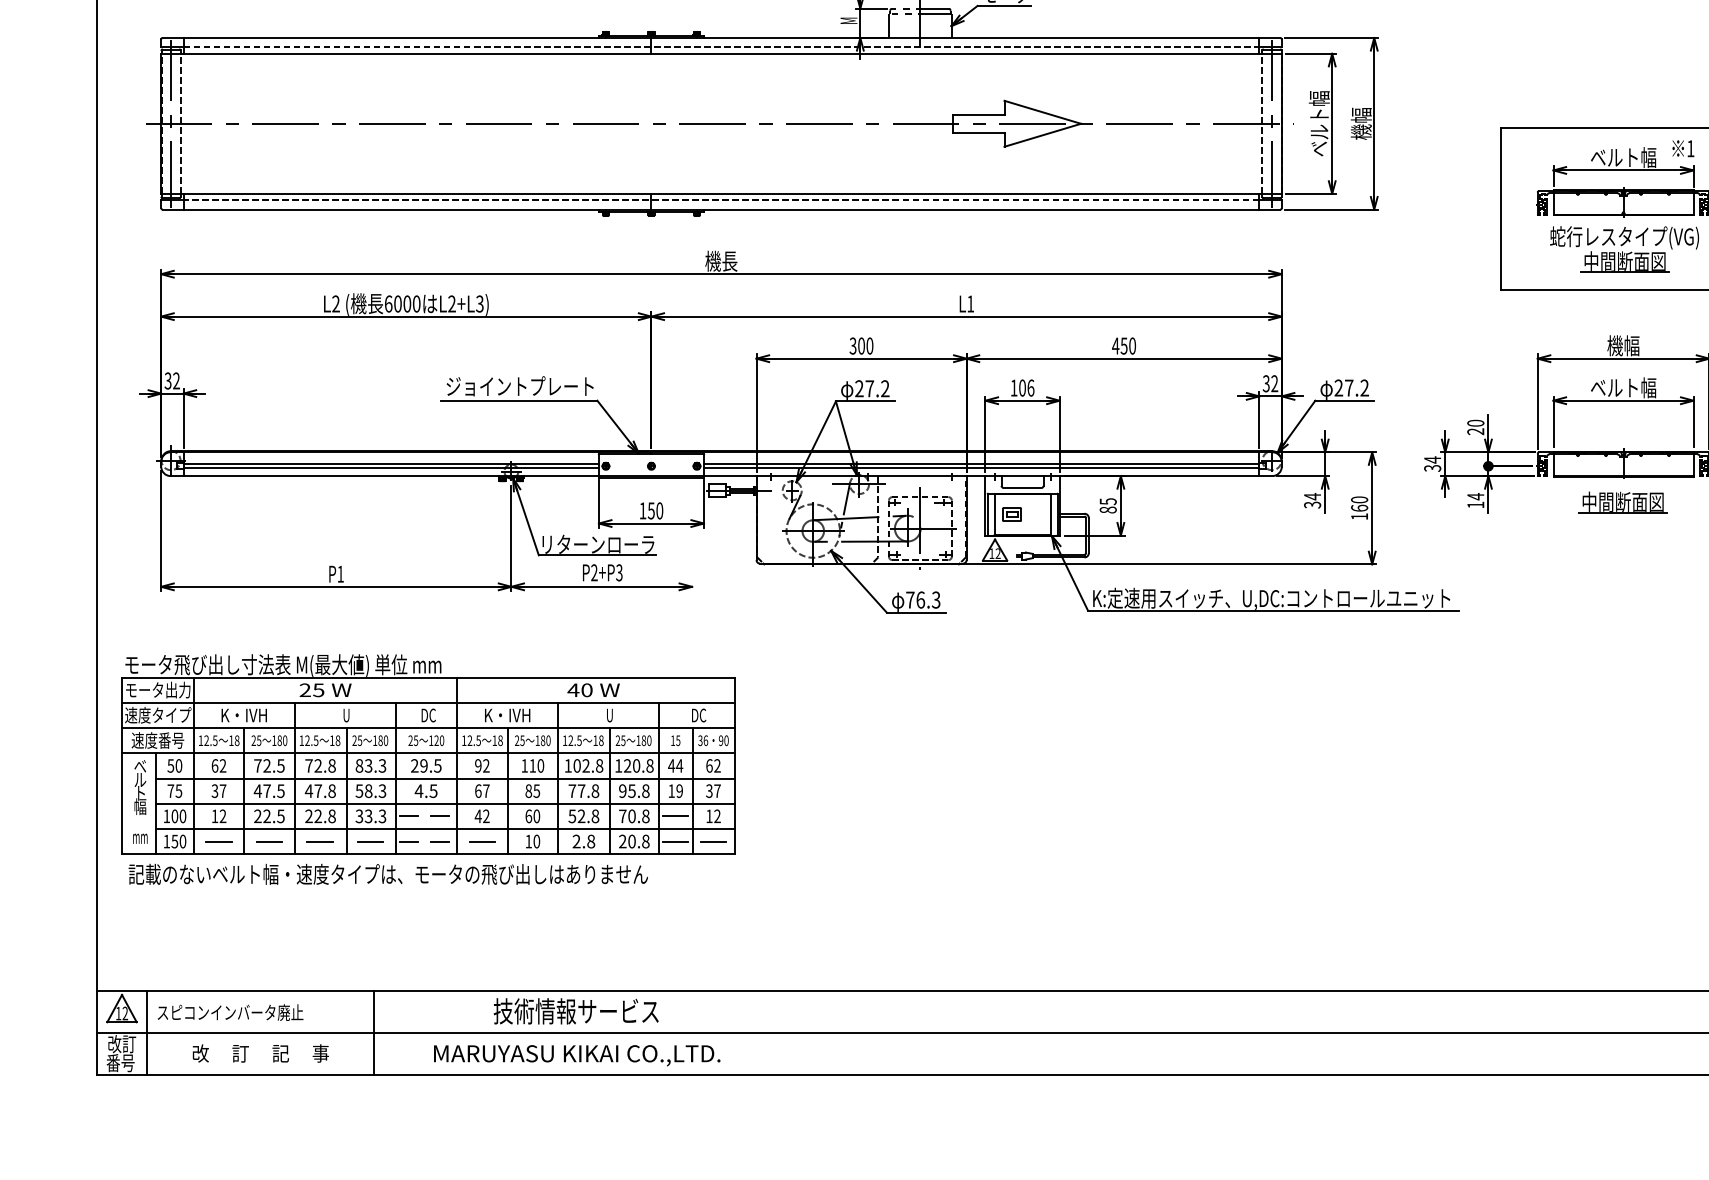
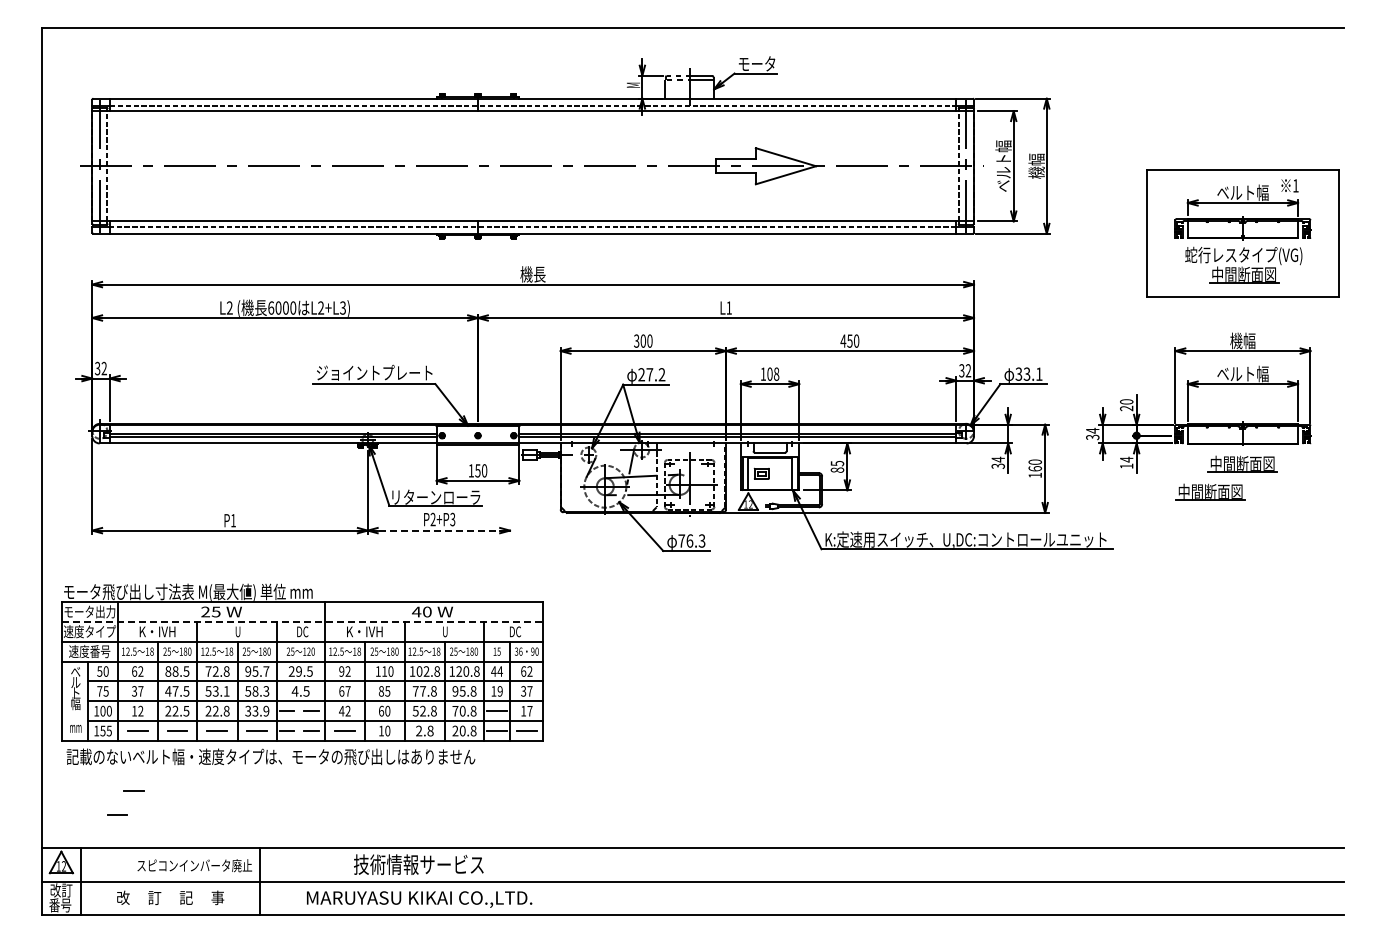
text: (1030, 387) -> (776, 373), 106 -> 108
text: (1351, 387) -> (1028, 373), 27.2 -> 33.1
part: (1582, 537) -> (1210, 491), added
line: (602, 586) -> (439, 530), solid -> dashed
line: (428, 702) -> (302, 621), solid -> dashed
text: (261, 765) -> (171, 671), 72.5 -> 88.5
text: (371, 765) -> (257, 671), 83.3 -> 95.7
text: (320, 791) -> (217, 691), 47.8 -> 53.1
text: (716, 815) -> (529, 710), 12 -> 17
text: (382, 816) -> (266, 711), 33.3 -> 33.9
text: (181, 840) -> (108, 730), 150 -> 155
line: (213, 917) -> (133, 790), added
line: (193, 947) -> (117, 814), added
text: (230, 1012) -> (194, 865), moved

